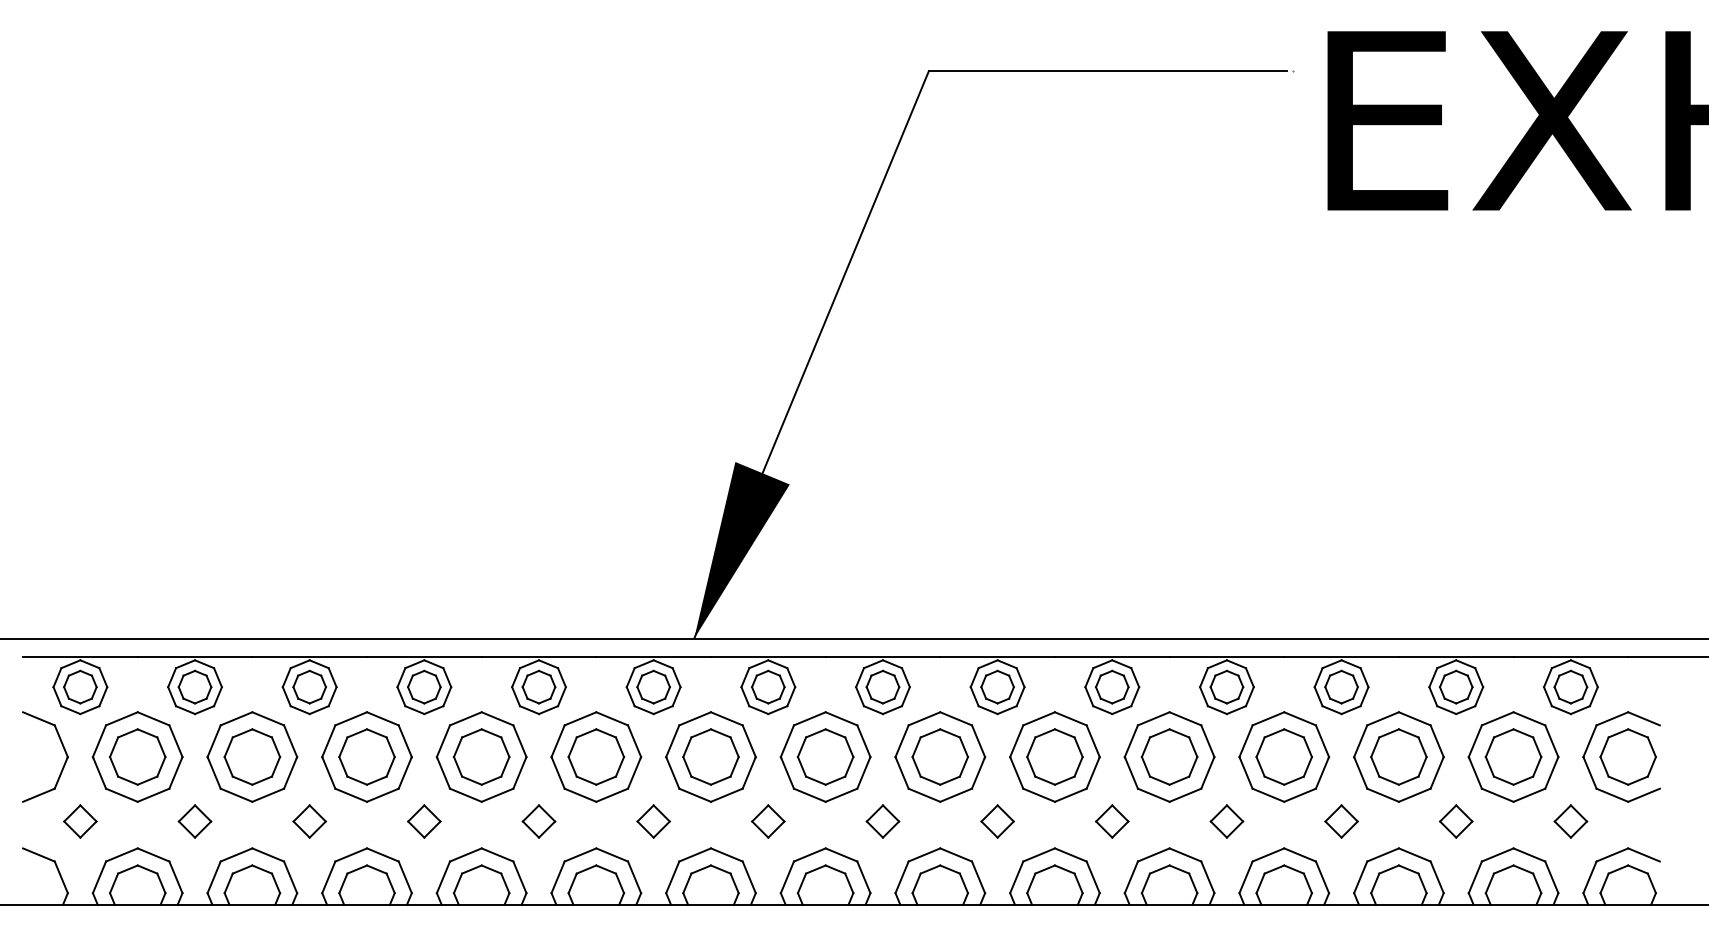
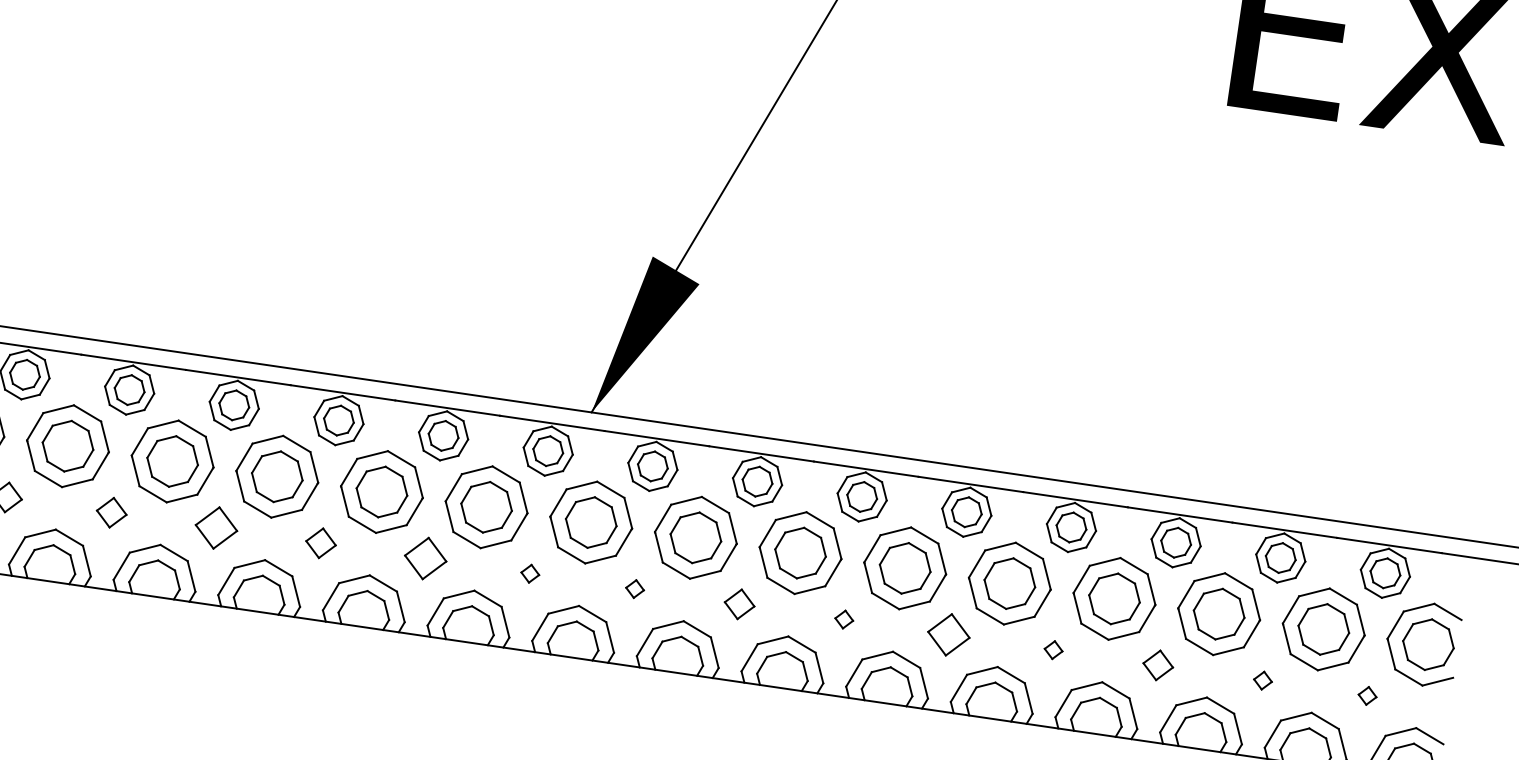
part: (309, 821) -> (216, 527), size x1.4
part: (538, 821) -> (425, 558), size x1.4
part: (653, 821) -> (530, 573), size x0.6
part: (768, 821) -> (635, 589), size x0.6
part: (997, 821) -> (844, 619), size x0.6
part: (1112, 821) -> (949, 634), size x1.4
part: (1226, 821) -> (1053, 650), size x0.6
part: (1456, 821) -> (1263, 680), size x0.6
part: (1570, 821) -> (1367, 695), size x0.6

